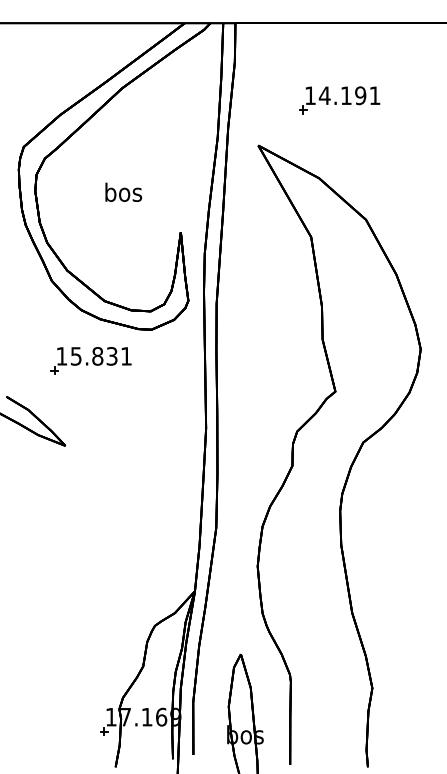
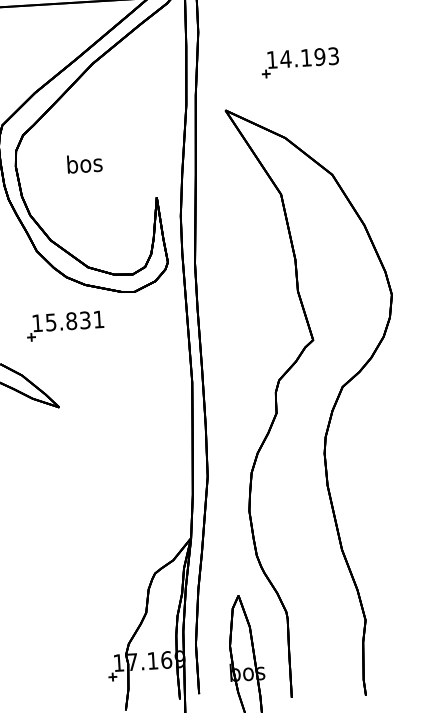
text: (374, 95) -> (333, 56), 14.191 -> 14.193
text: (123, 191) -> (84, 162), moved
part: (90, 360) -> (64, 325), moved

